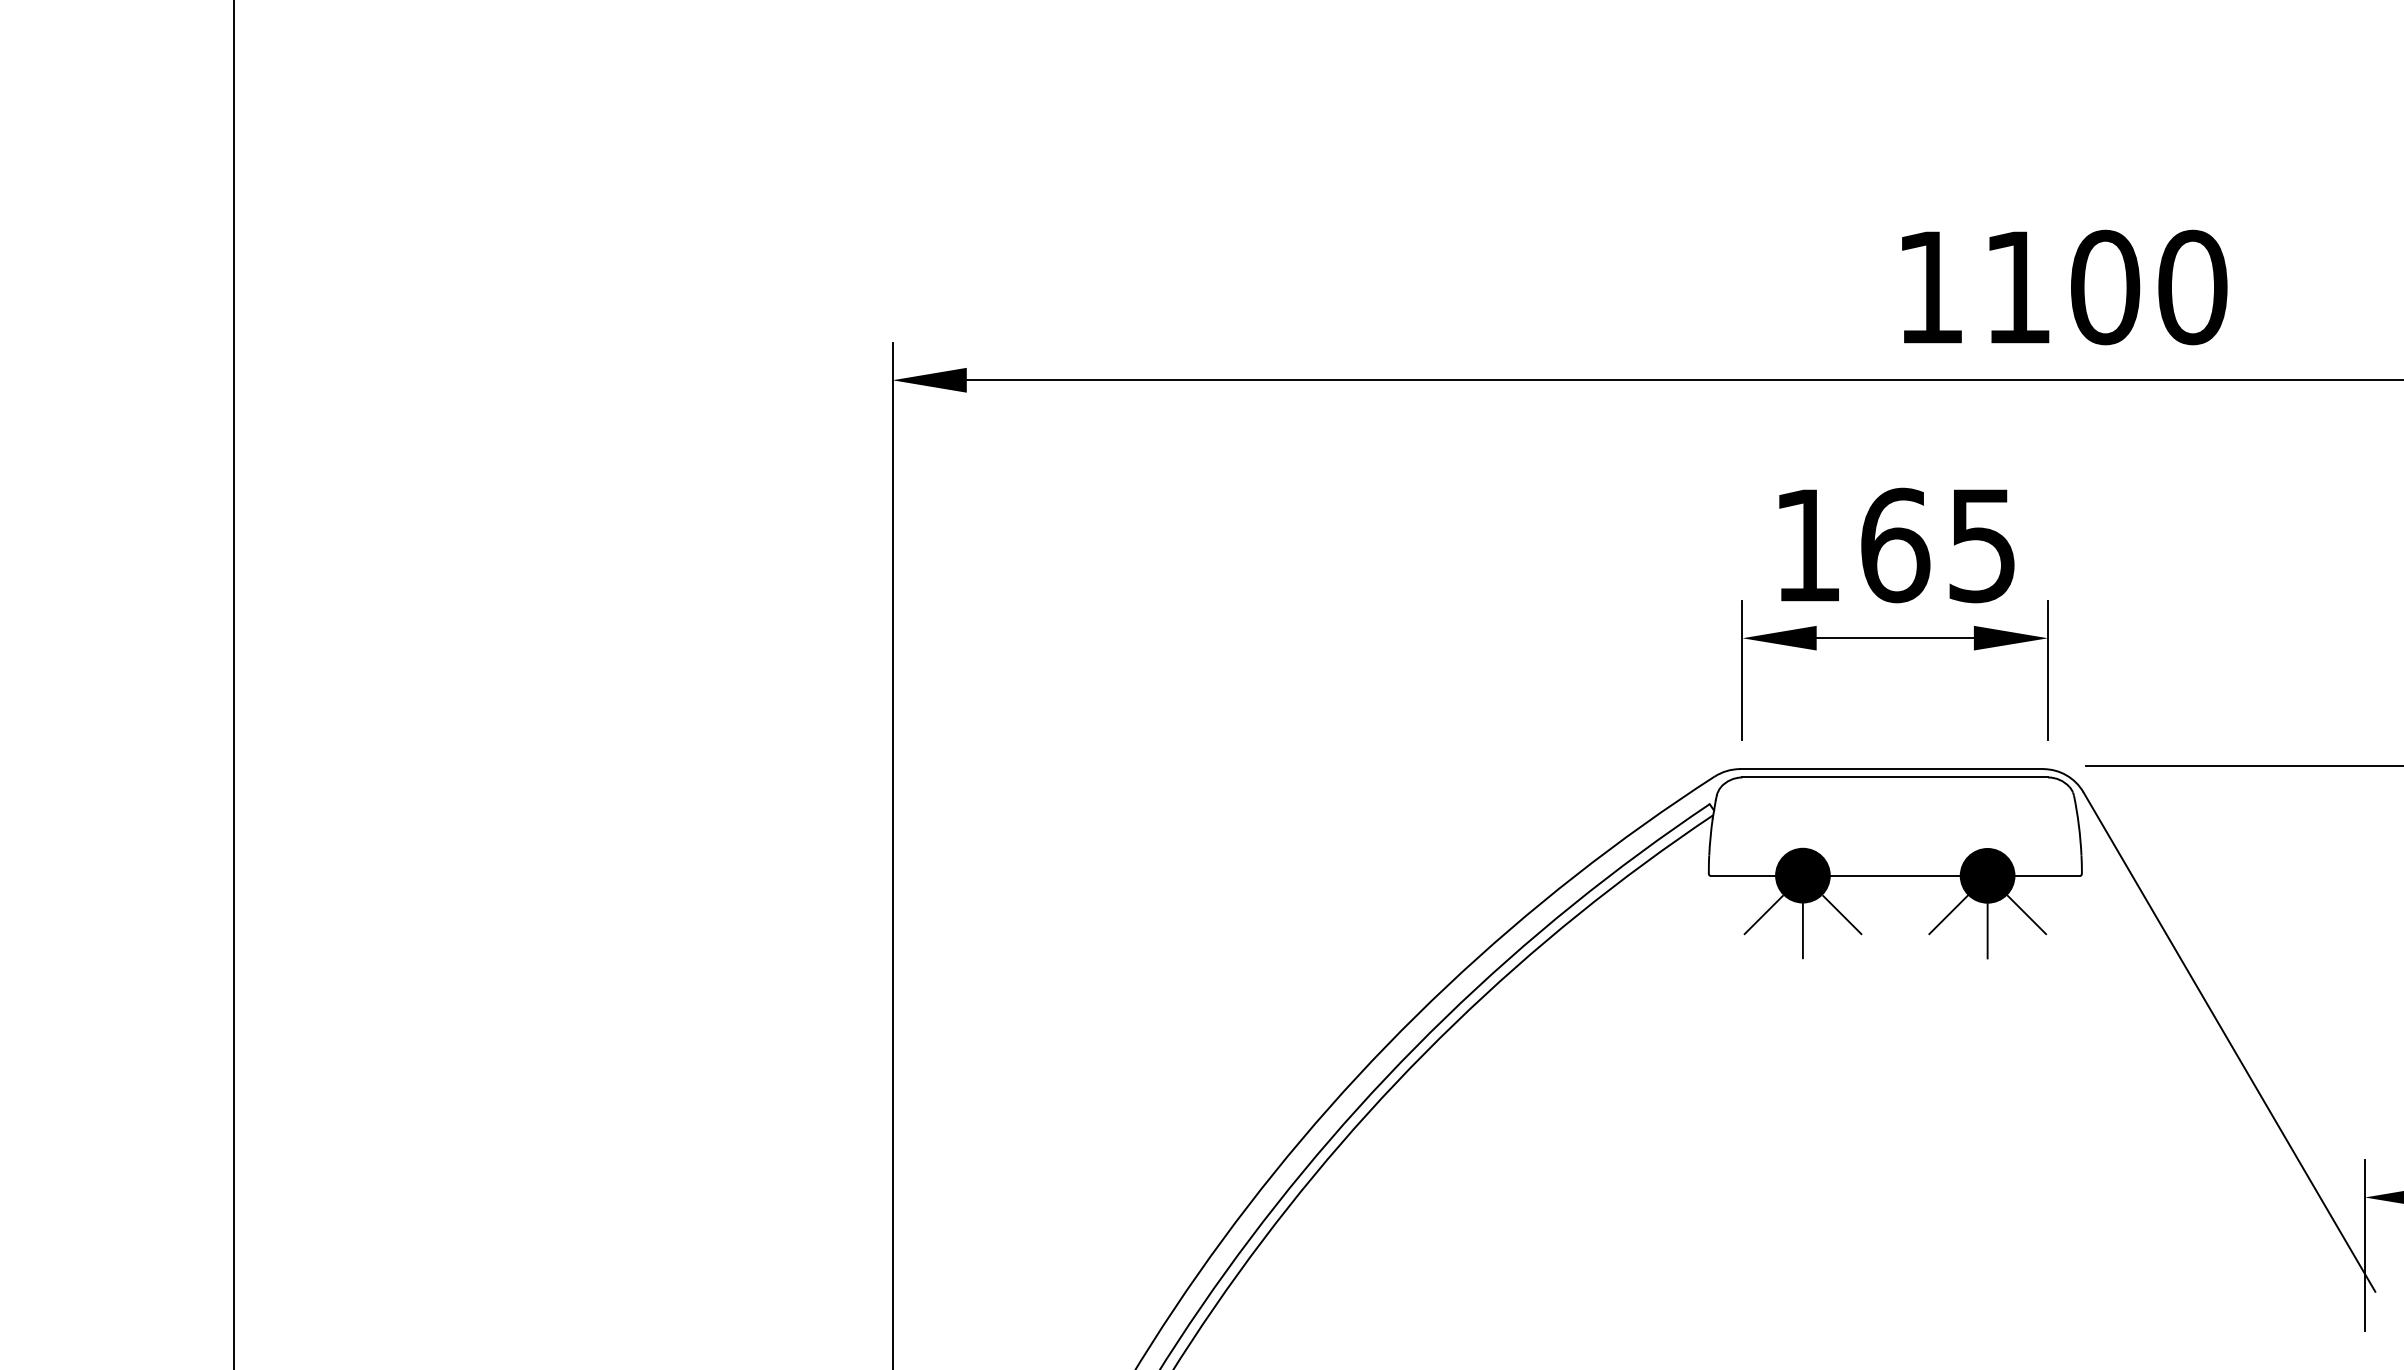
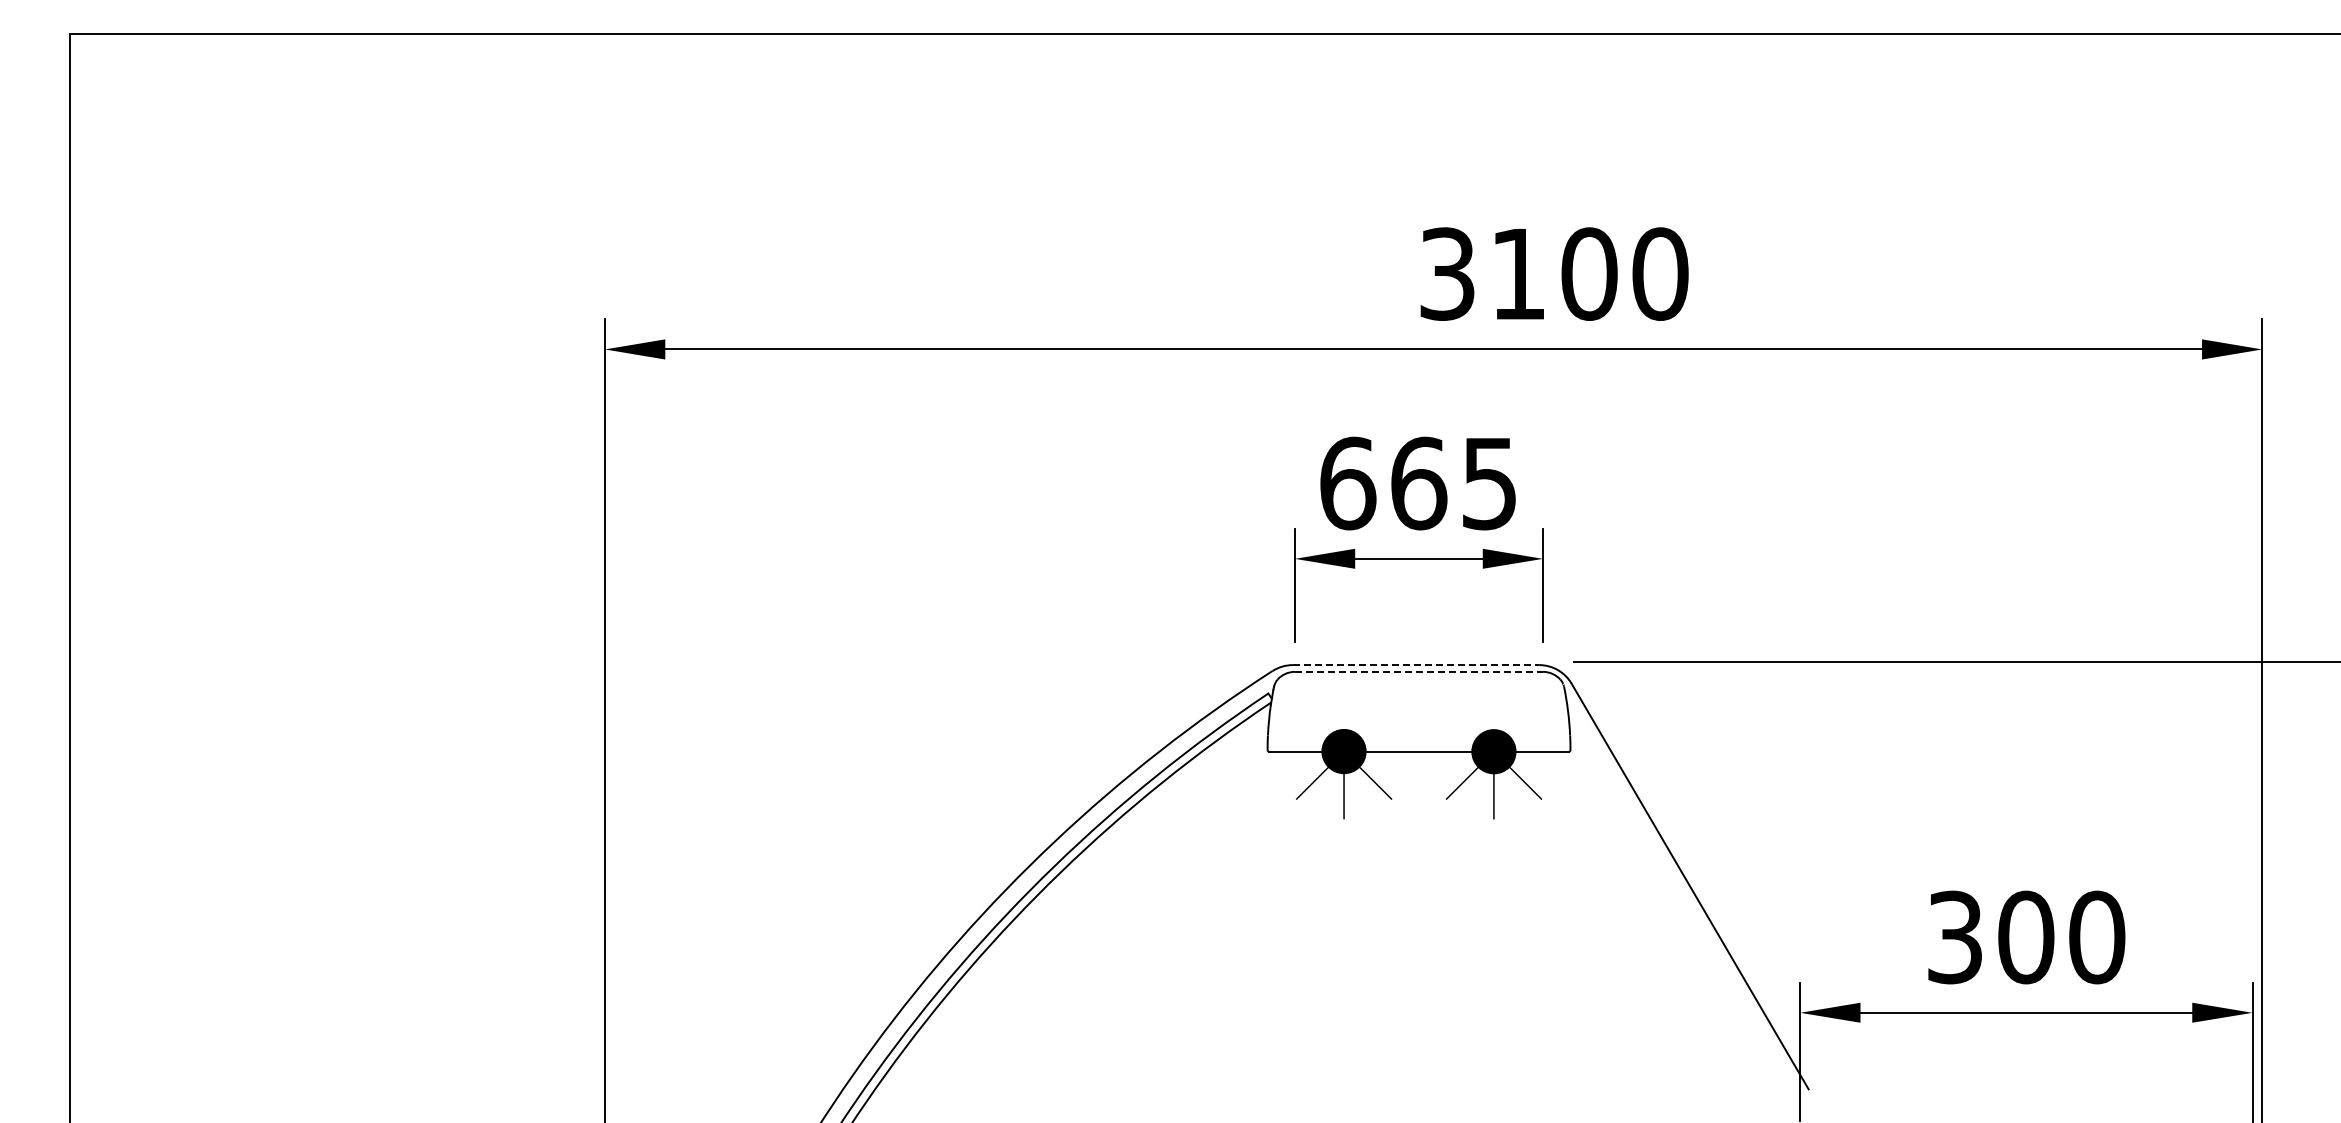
text: (1930, 286) -> (1447, 273), 1100 -> 3100
text: (1808, 545) -> (1348, 483), 165 -> 665
line: (1892, 769) -> (1416, 665), solid -> dashed
line: (1895, 777) -> (1419, 671), solid -> dashed

